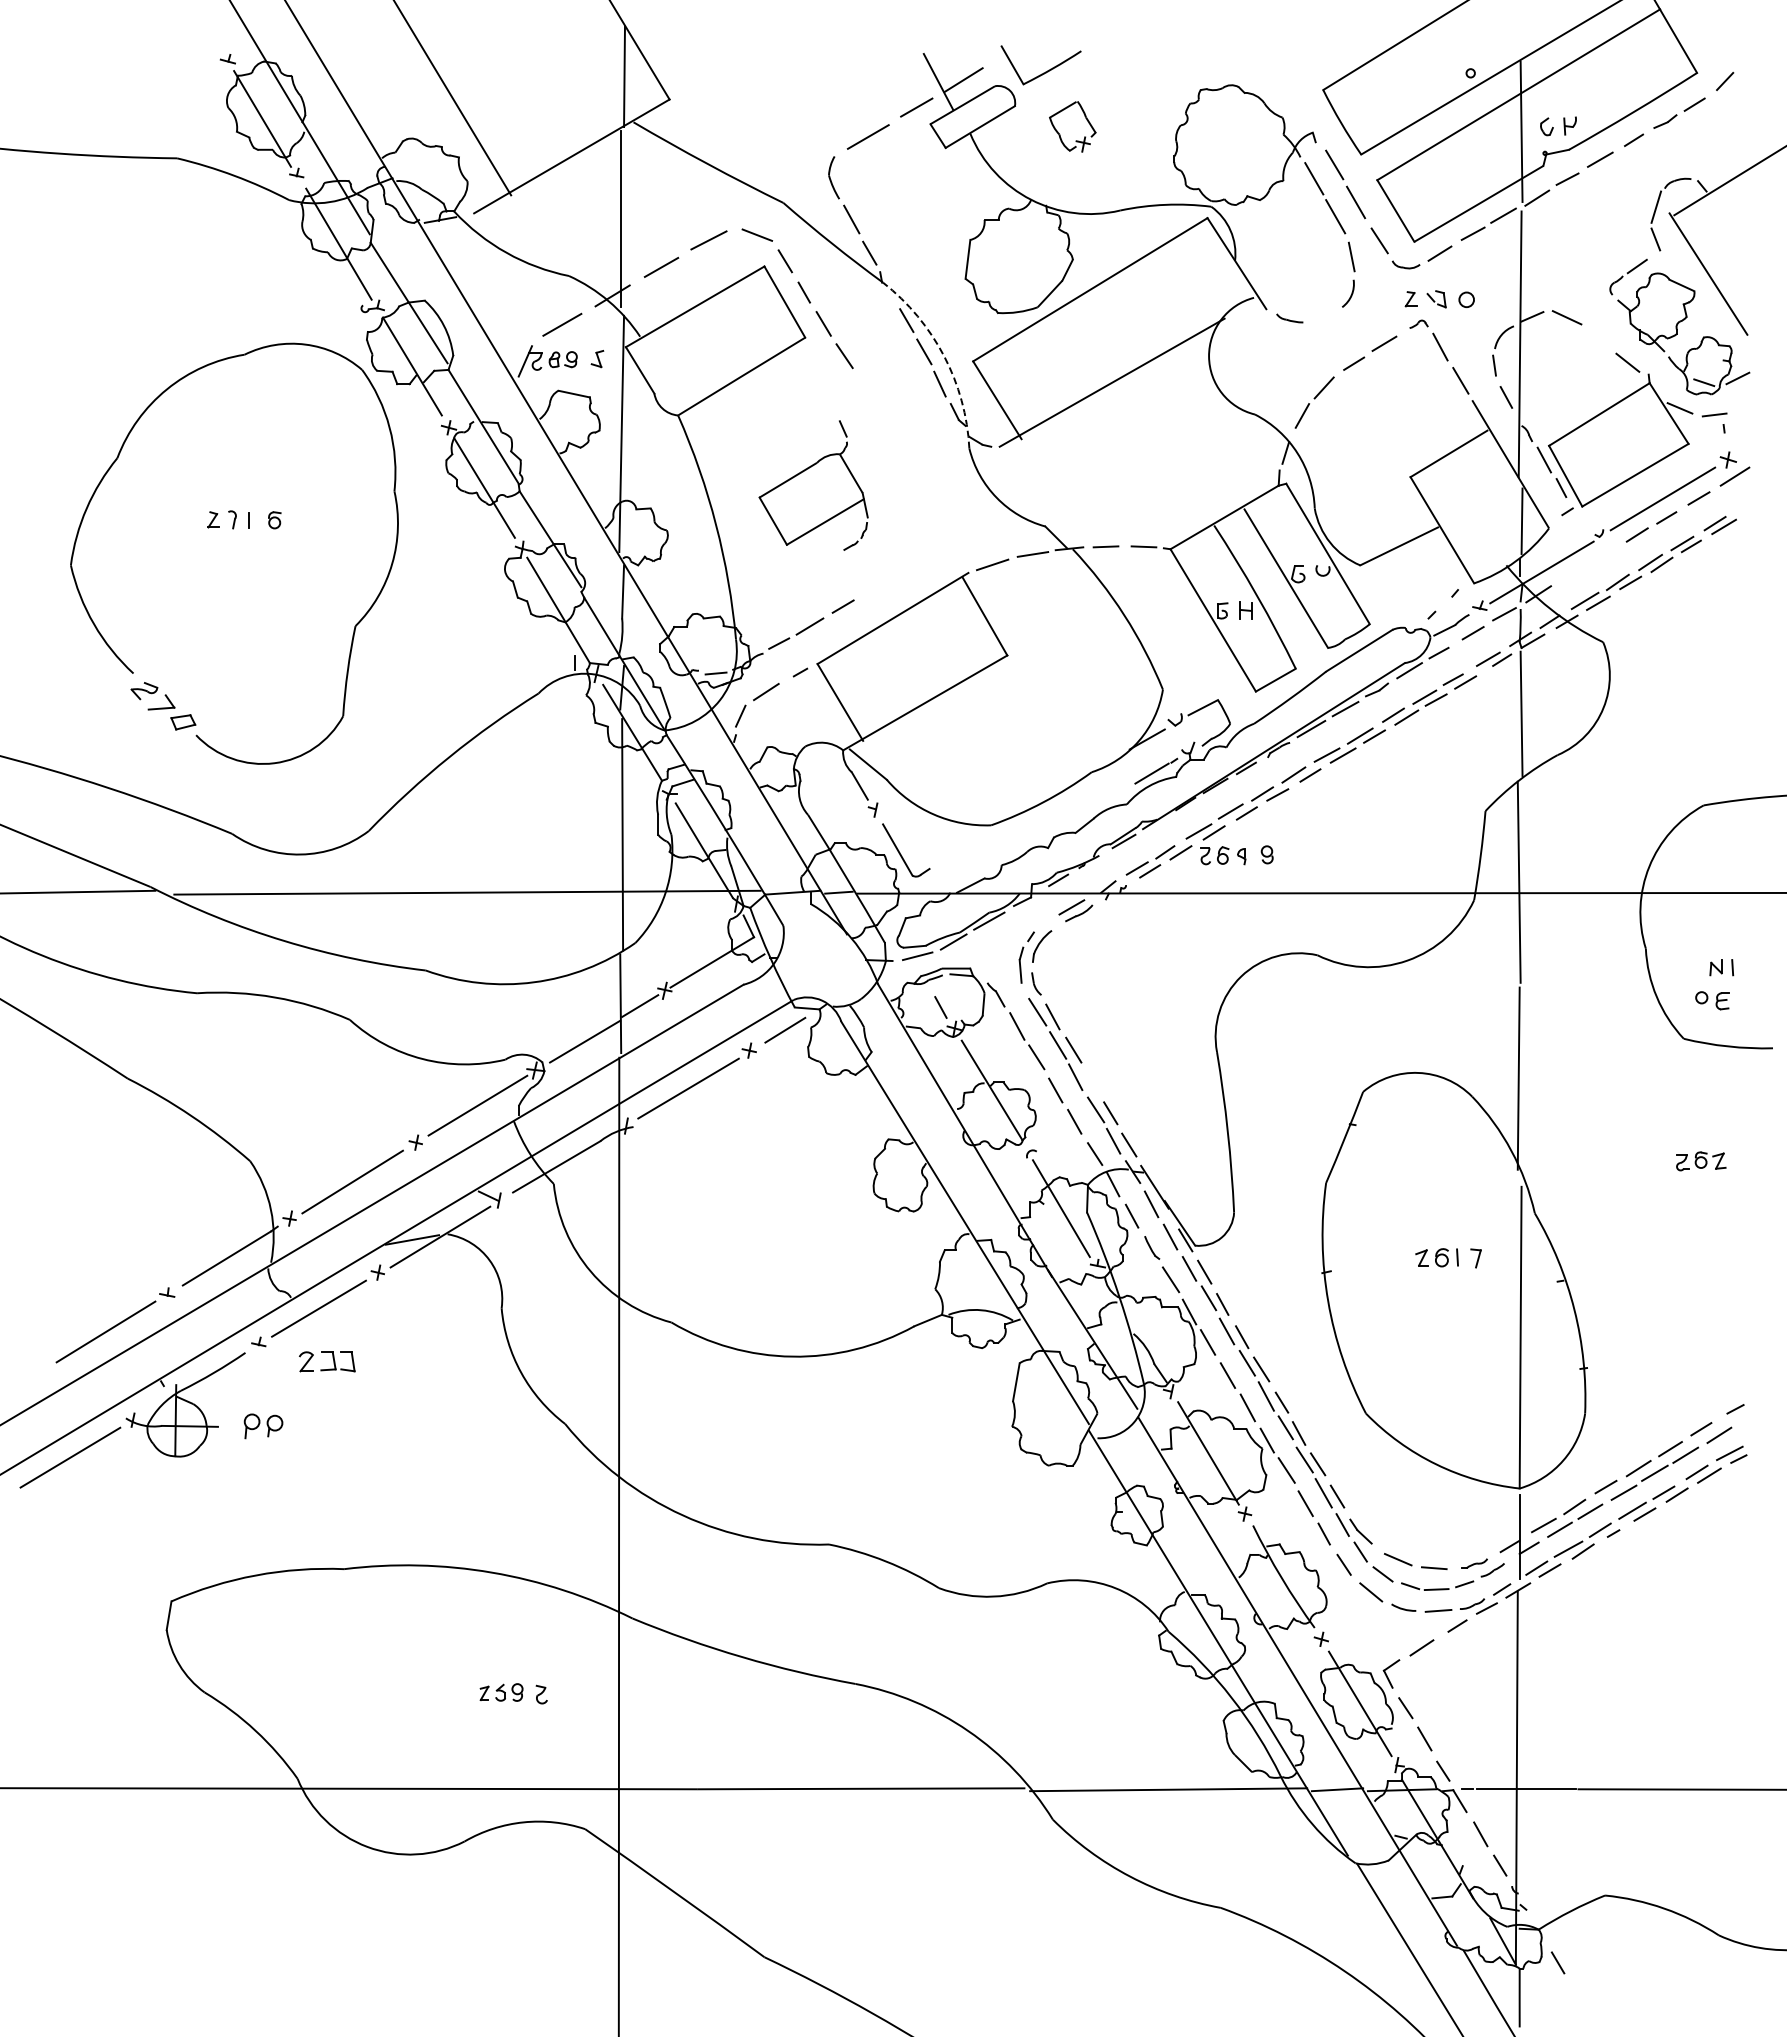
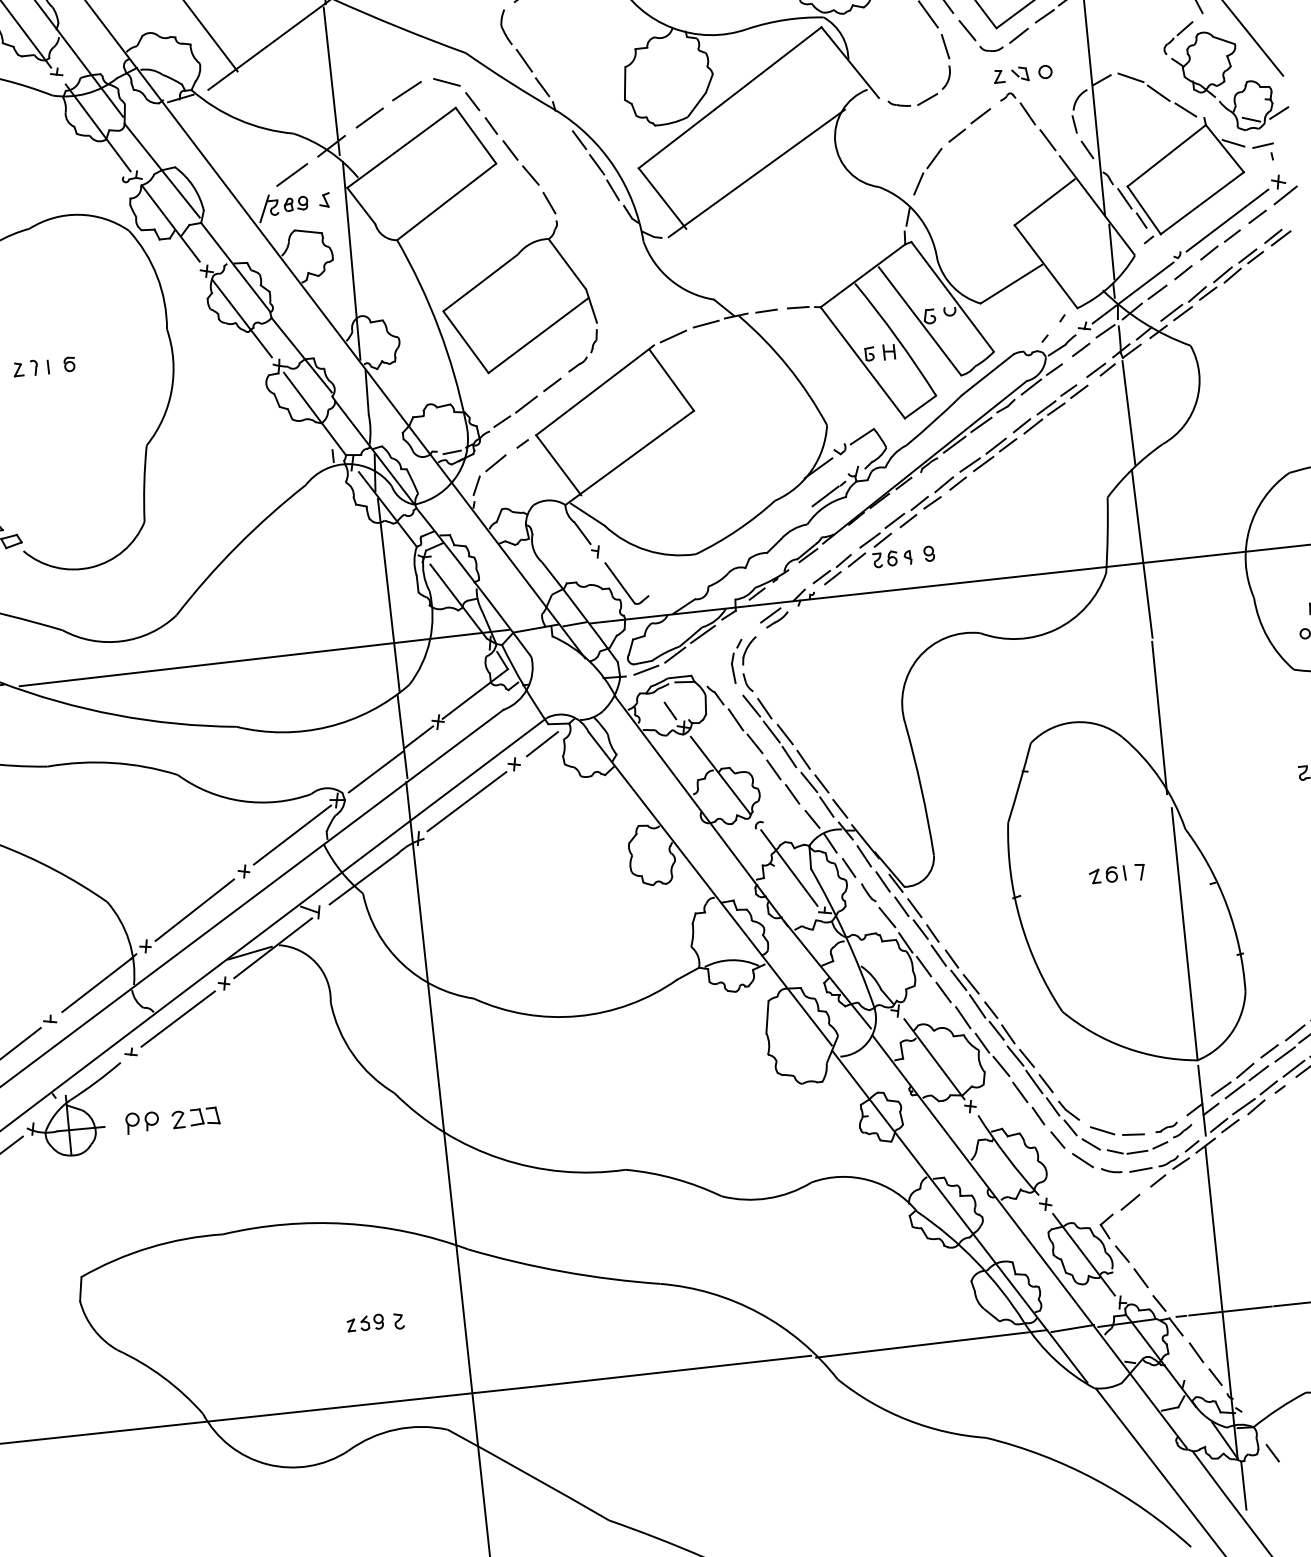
line: (1323, 317) -> (927, 99), added
line: (1597, 339) -> (1158, 93), added
arc: (944, 356) -> (614, 166), dashed -> solid
part: (813, 485) -> (516, 286), size x1.67
line: (1603, 554) -> (1182, 272), added
line: (1570, 574) -> (1157, 292), added
line: (1092, 1082) -> (803, 759), added
part: (327, 1361) -> (196, 1117), moved

